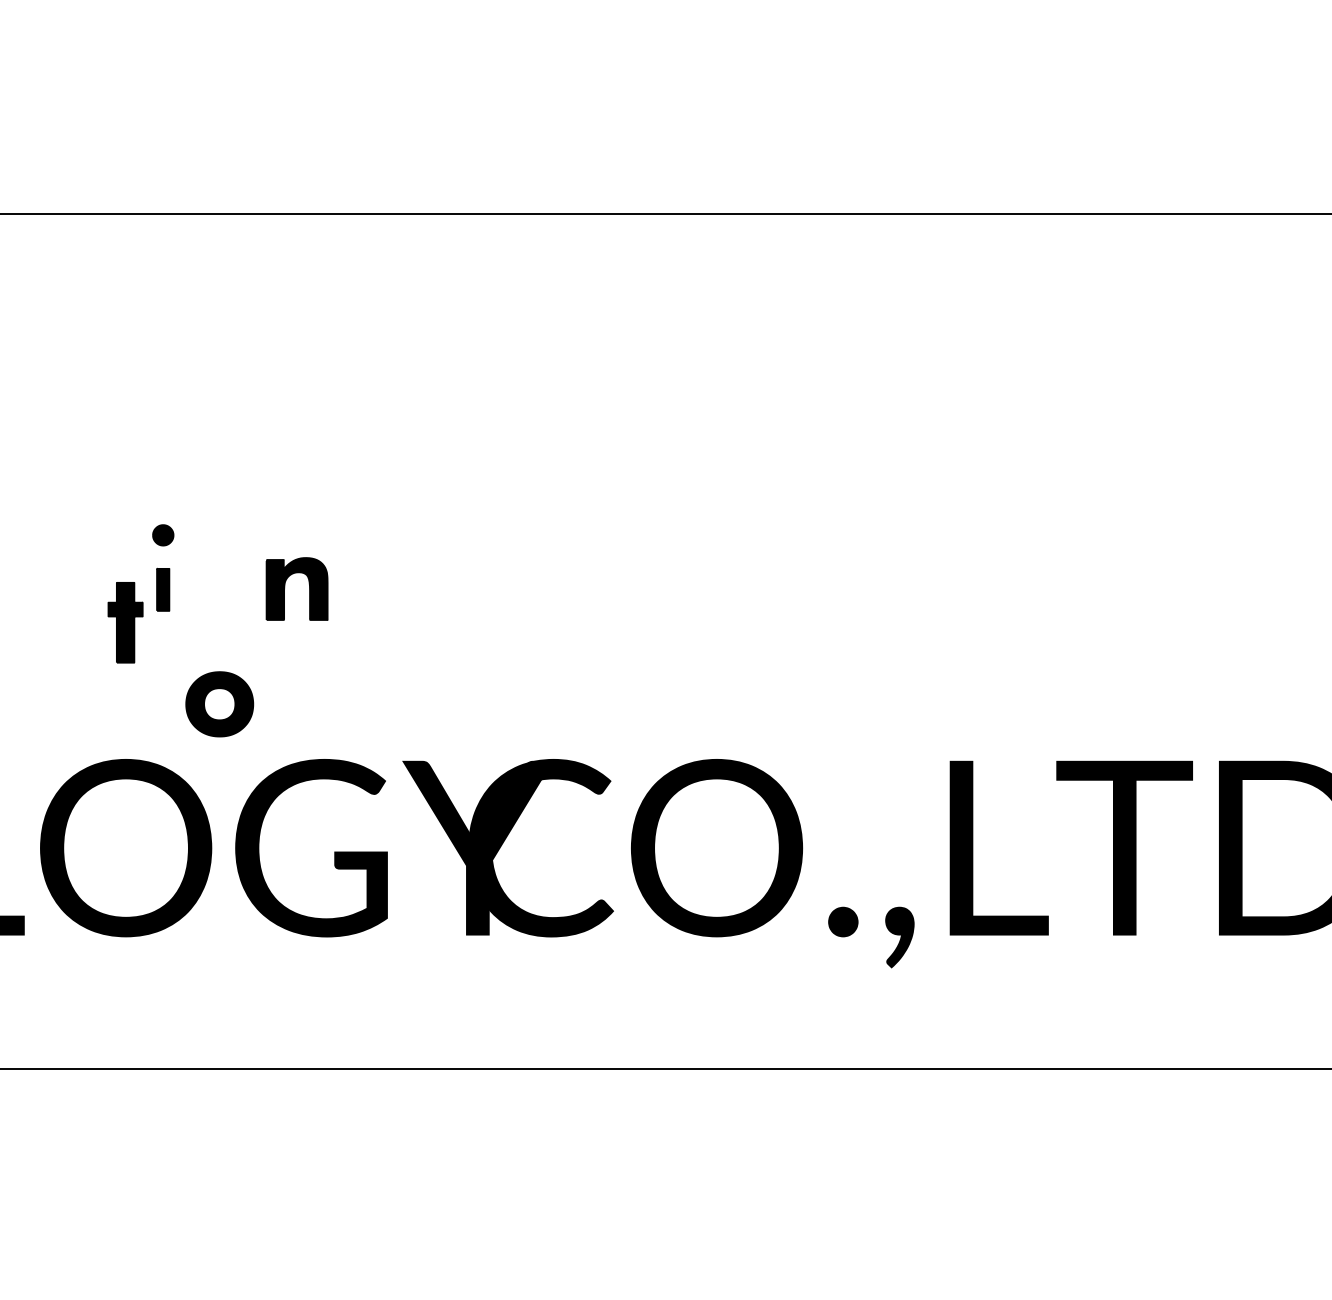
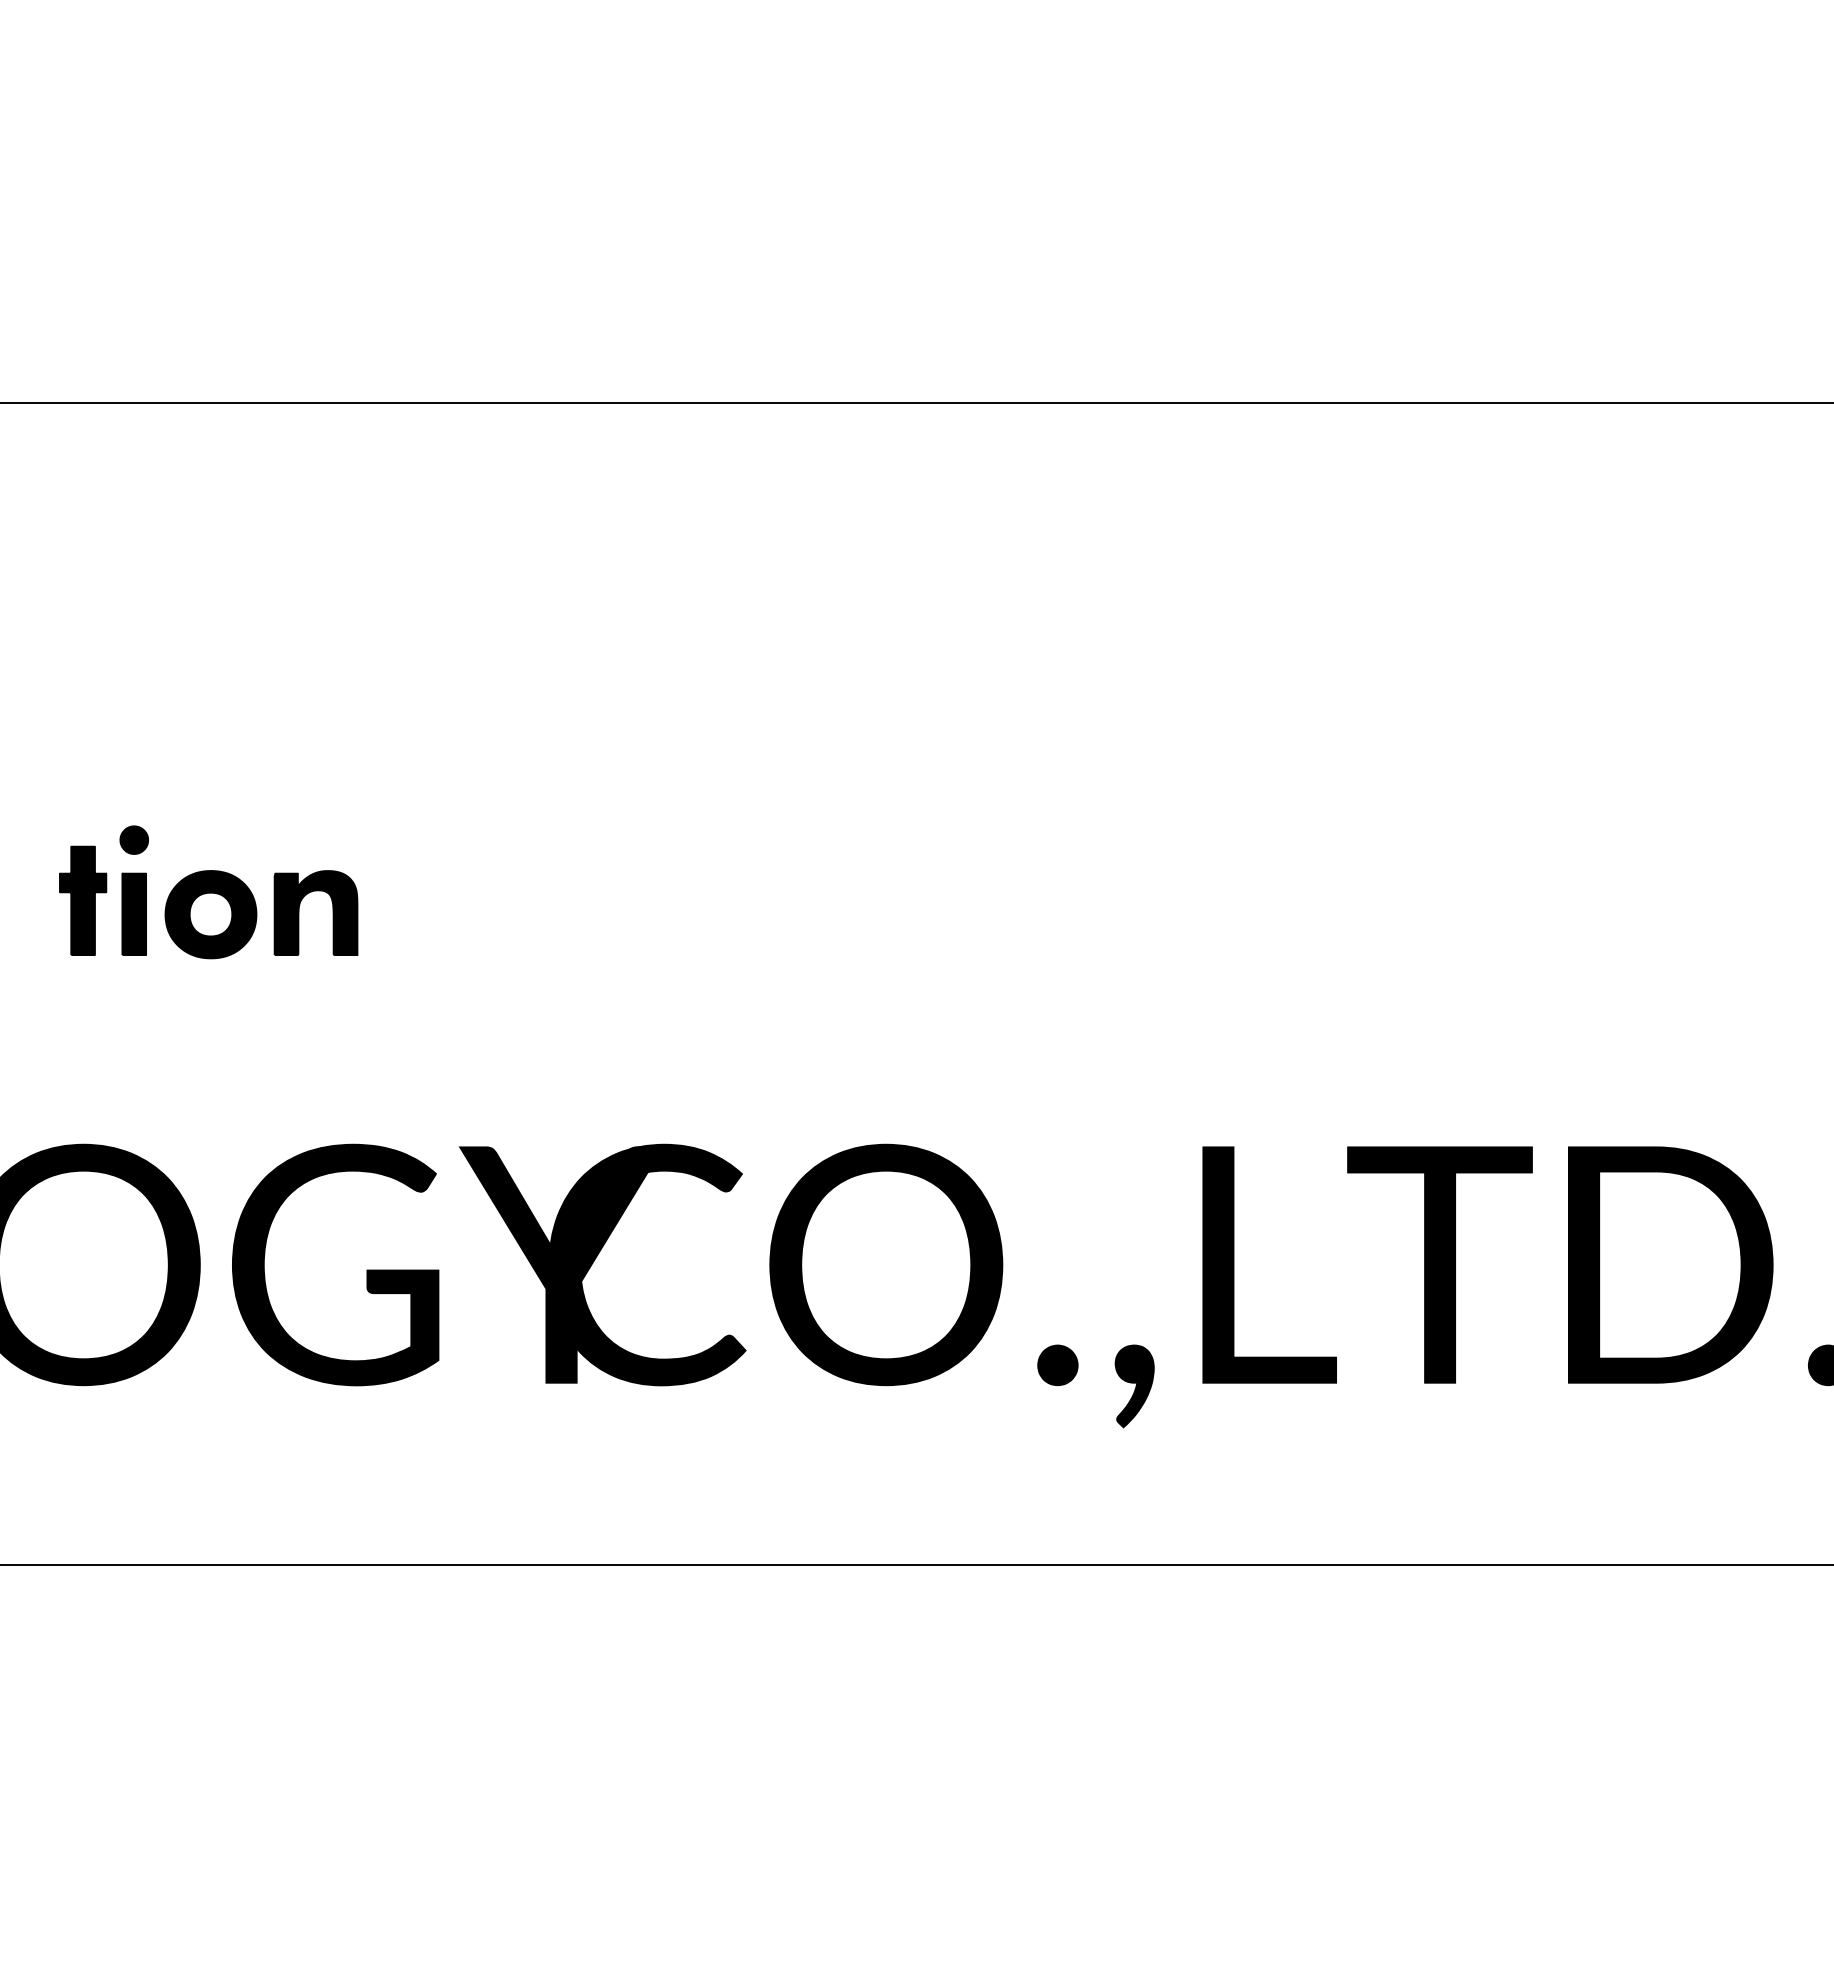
part: (162, 589) -> (133, 913), size x1.43
part: (125, 622) -> (83, 900), moved
part: (219, 704) -> (210, 914), moved

